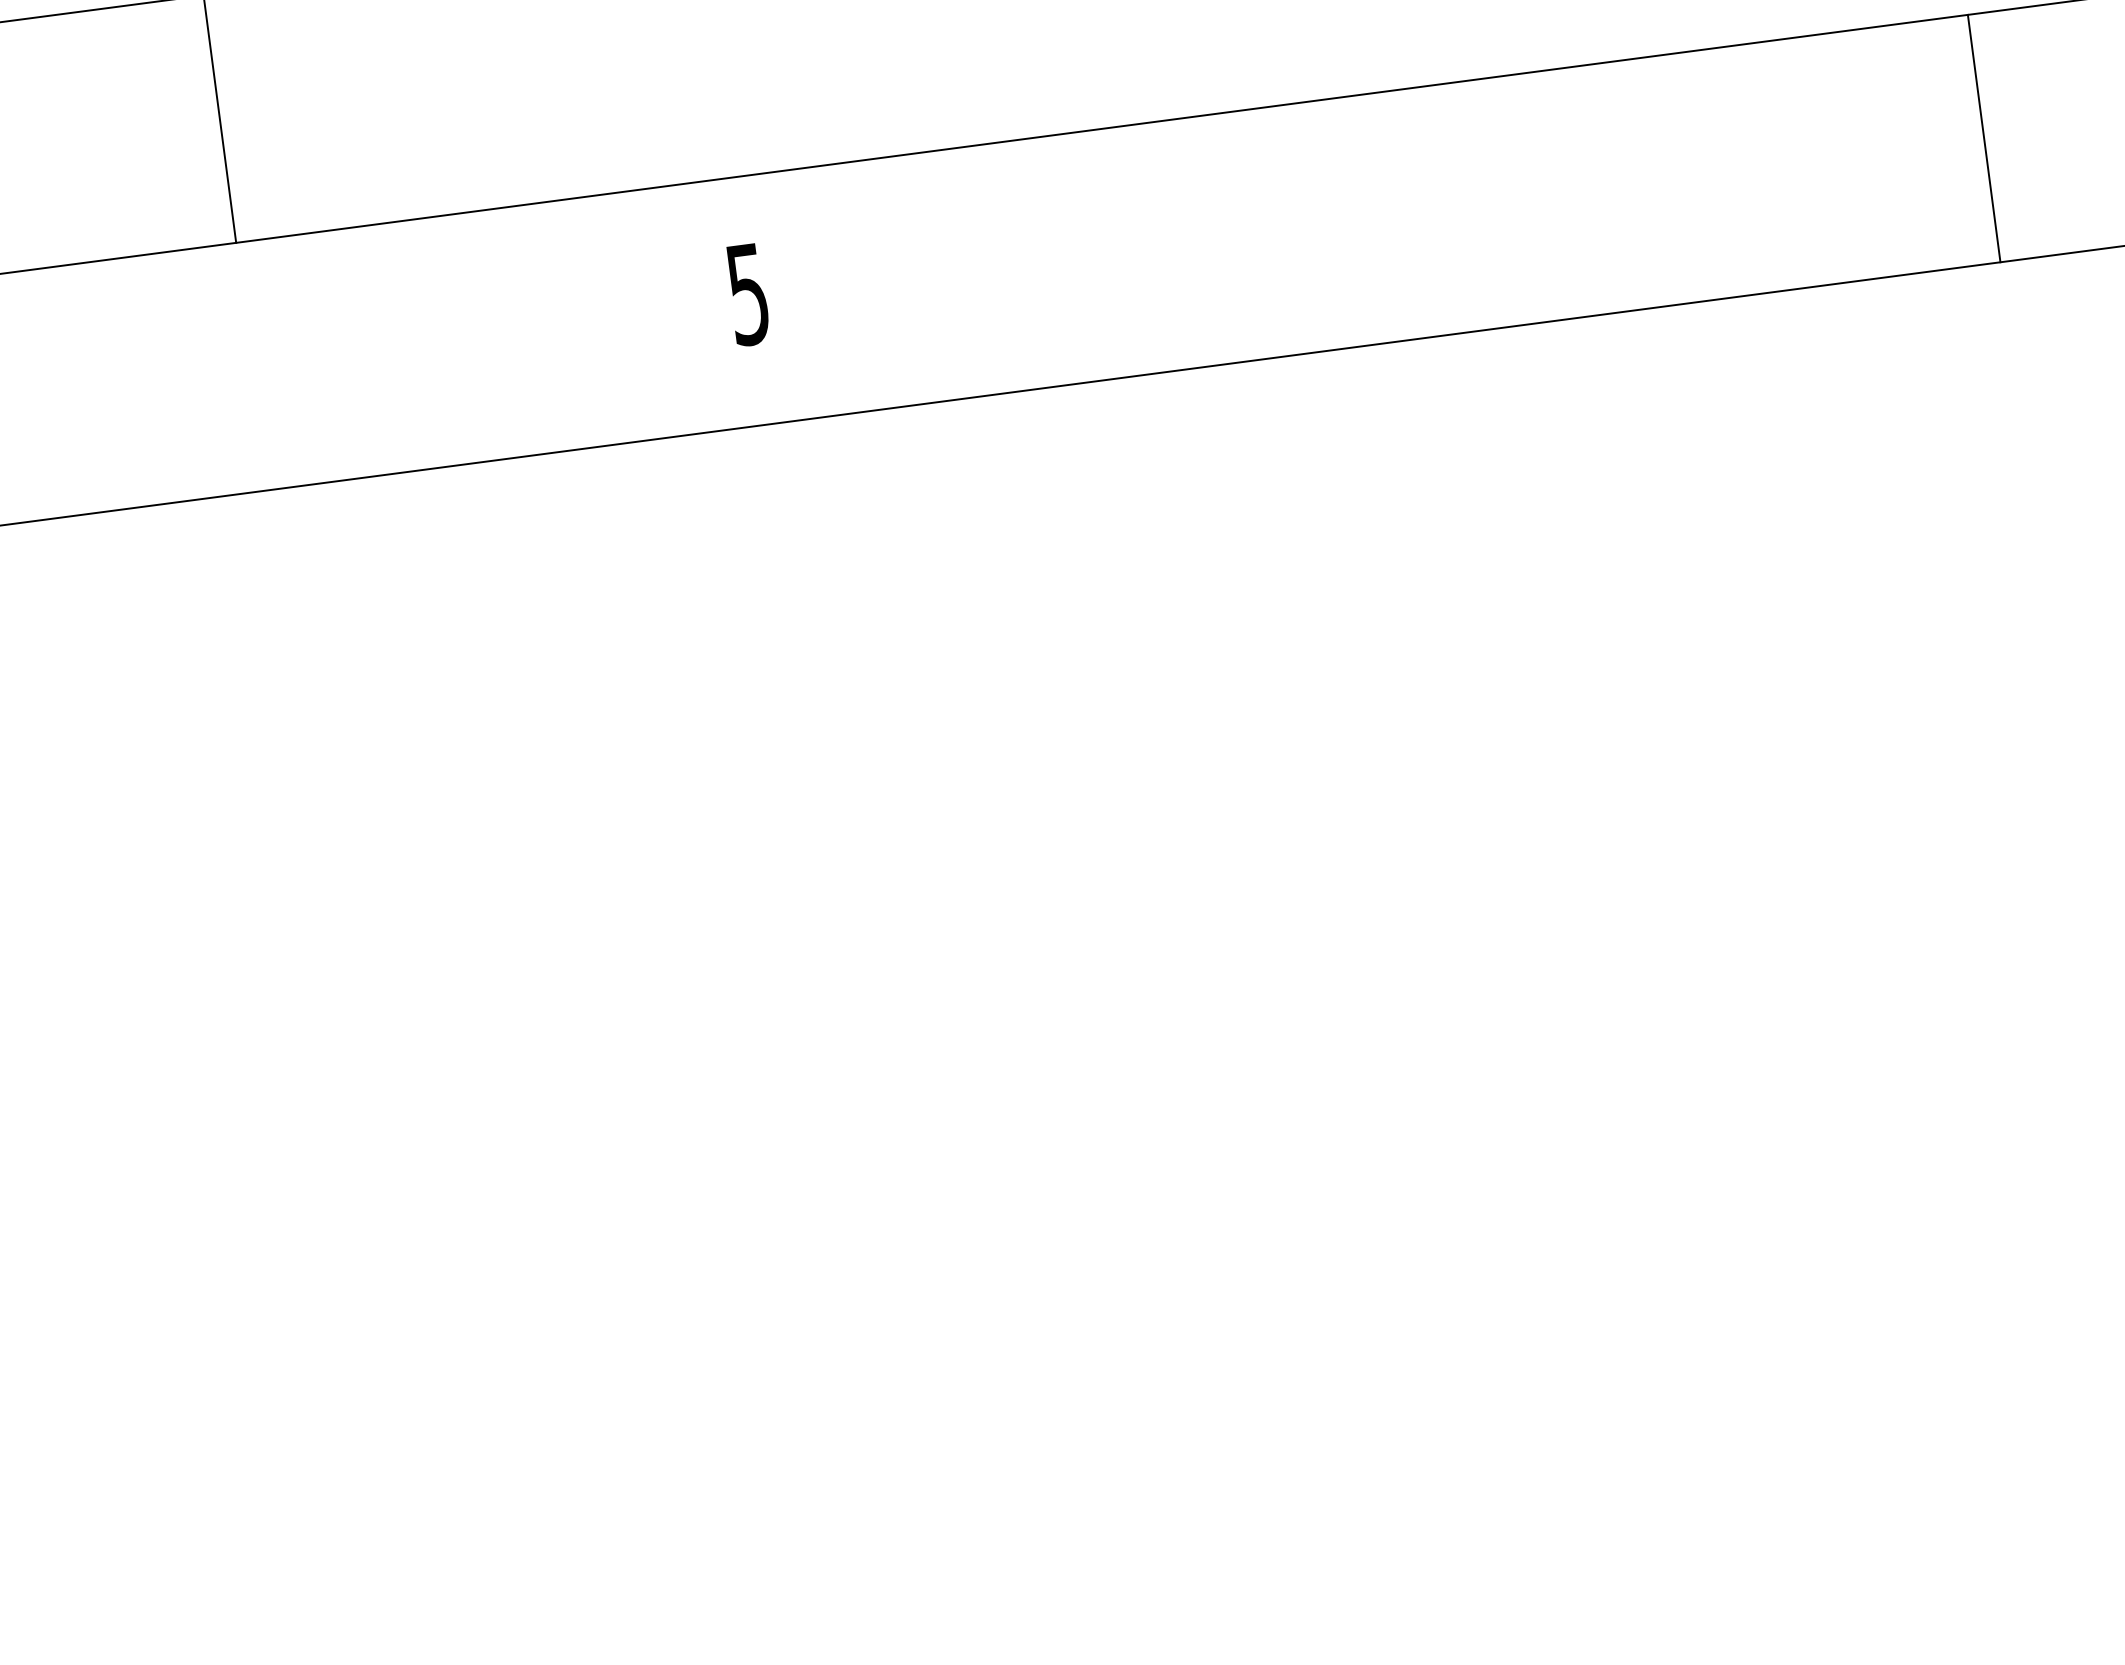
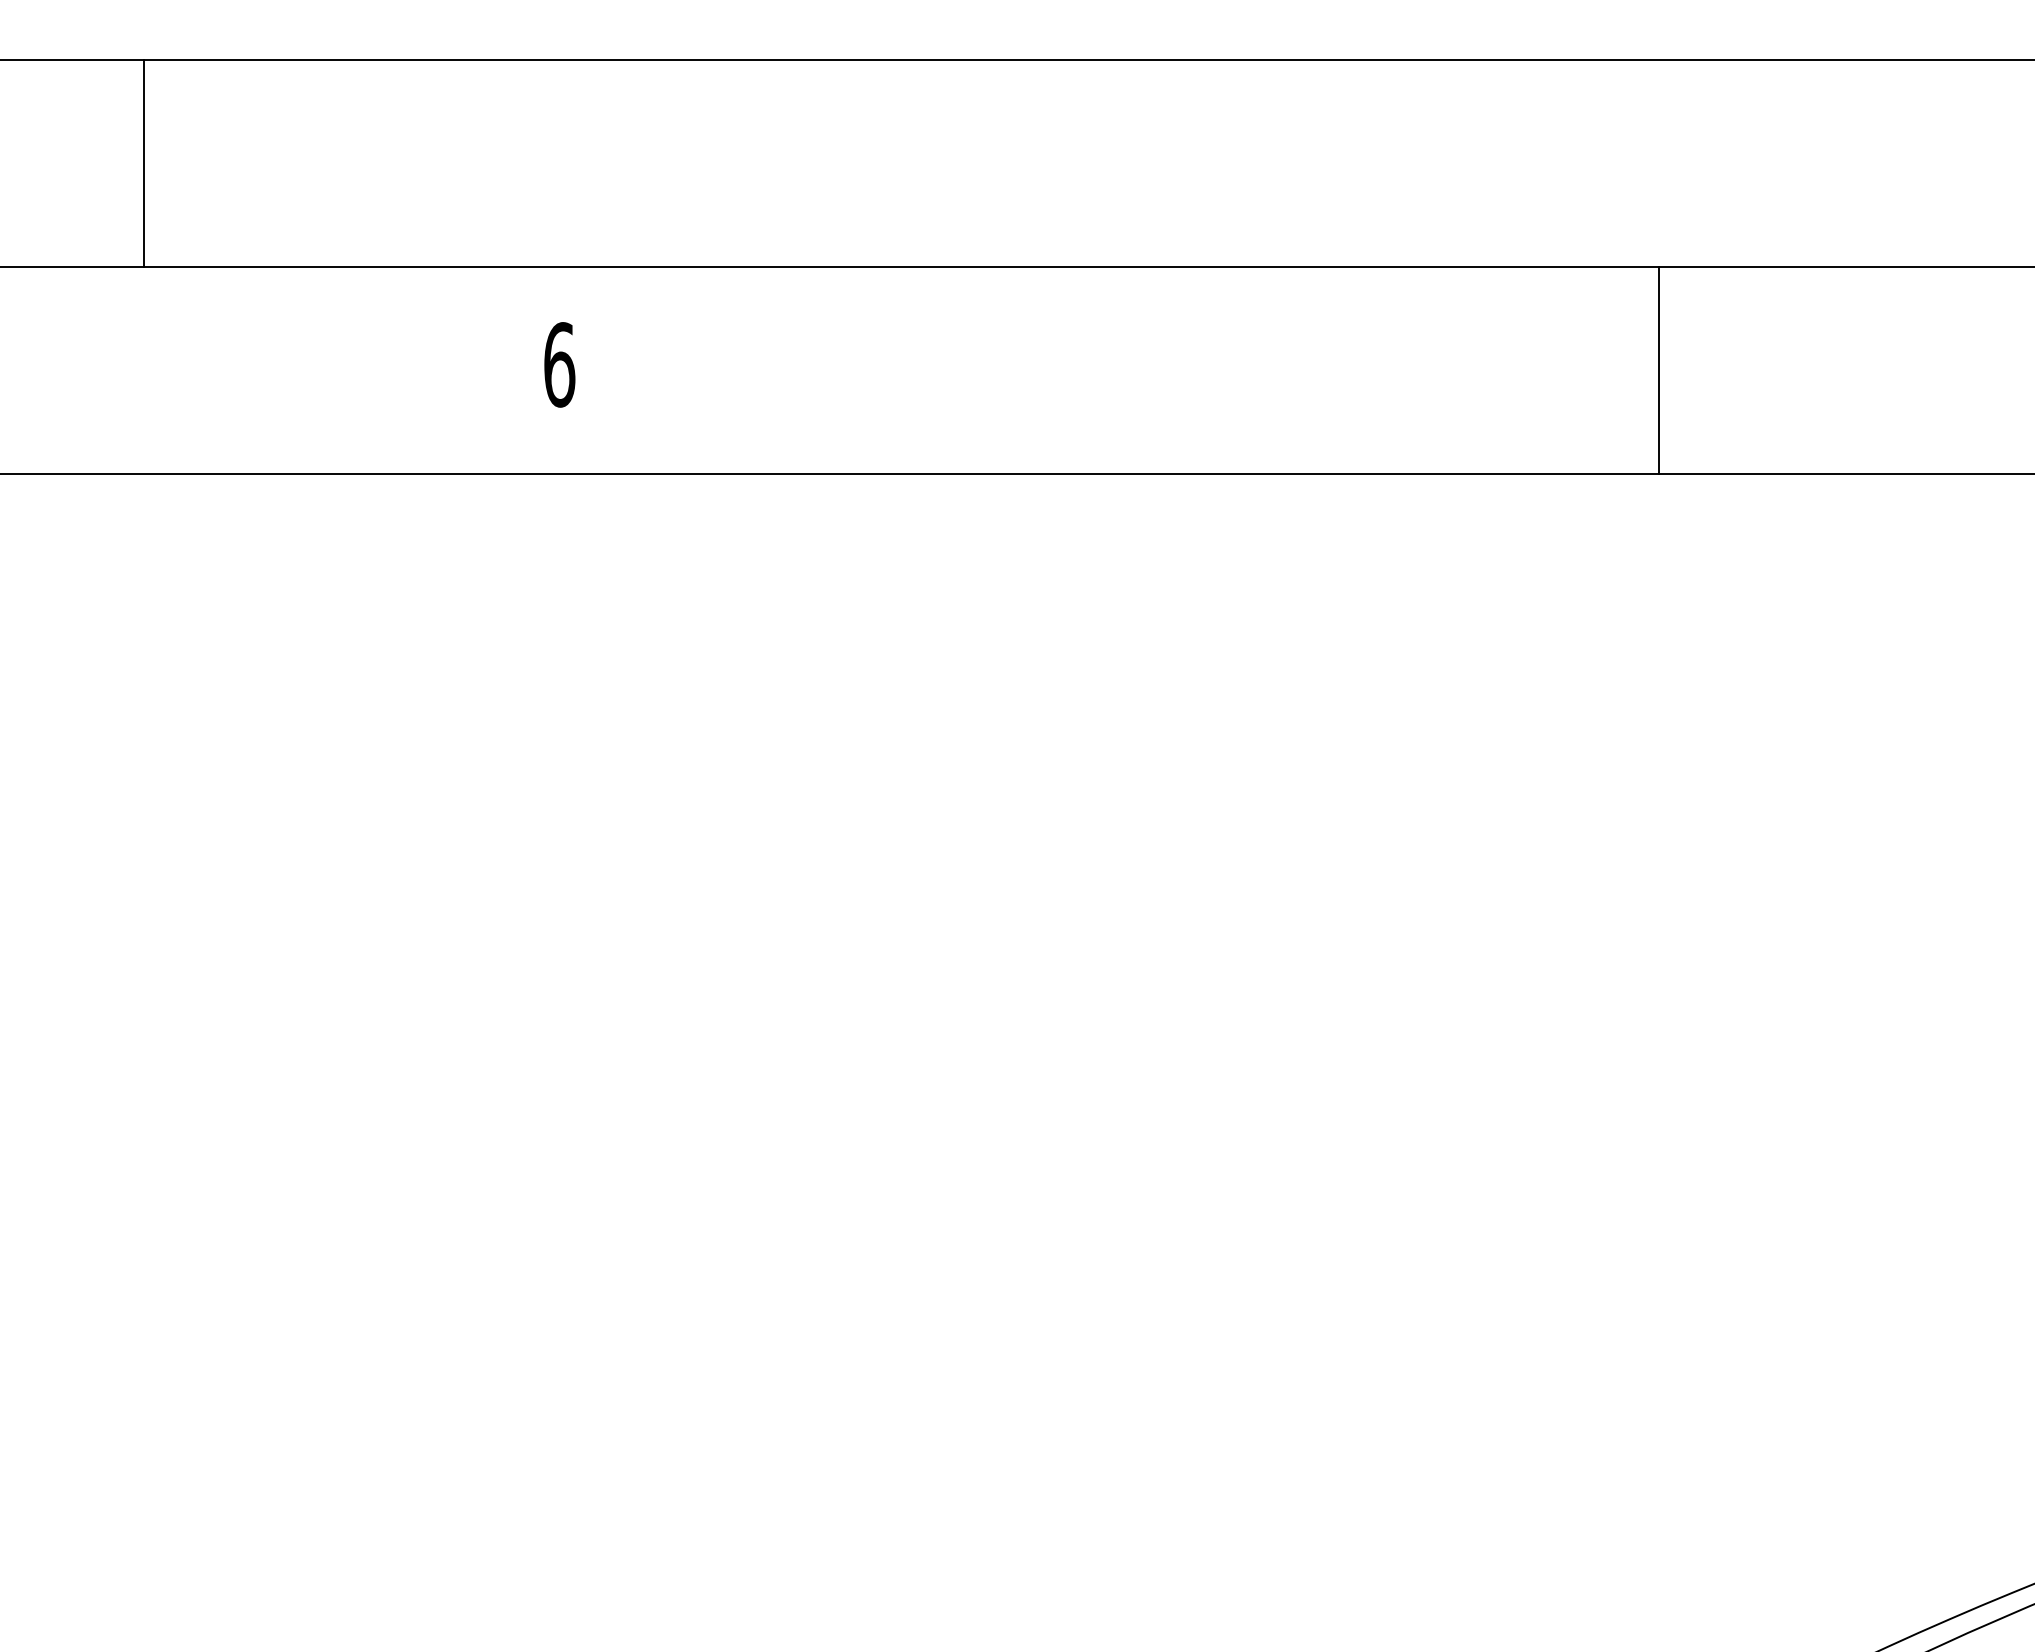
line: (1984, 138) -> (1659, 370), moved
text: (748, 293) -> (559, 364), 5 -> 6

